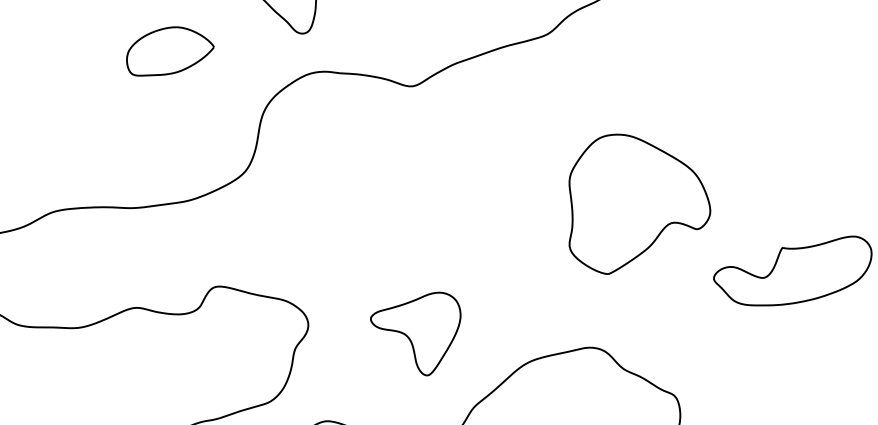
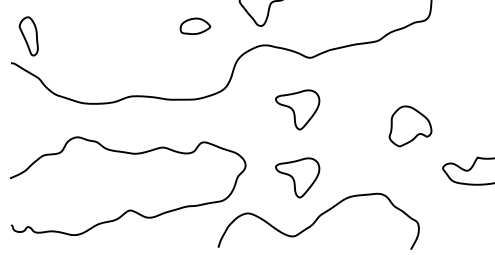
part: (169, 51) -> (195, 26), size x0.7
part: (400, 195) -> (297, 109), added
part: (636, 201) -> (410, 126), size x0.6

